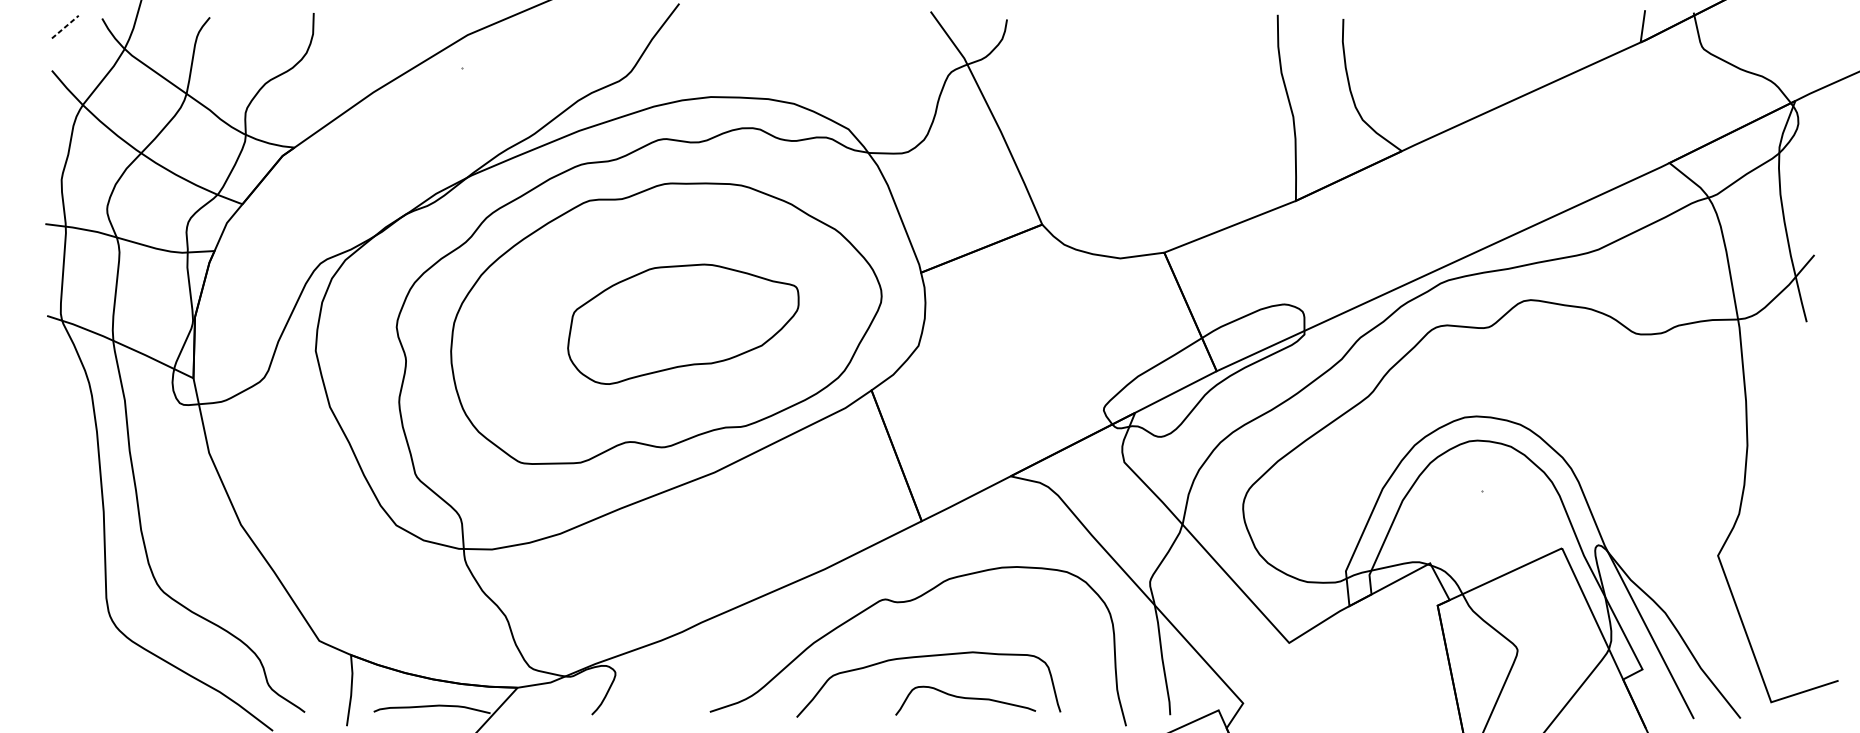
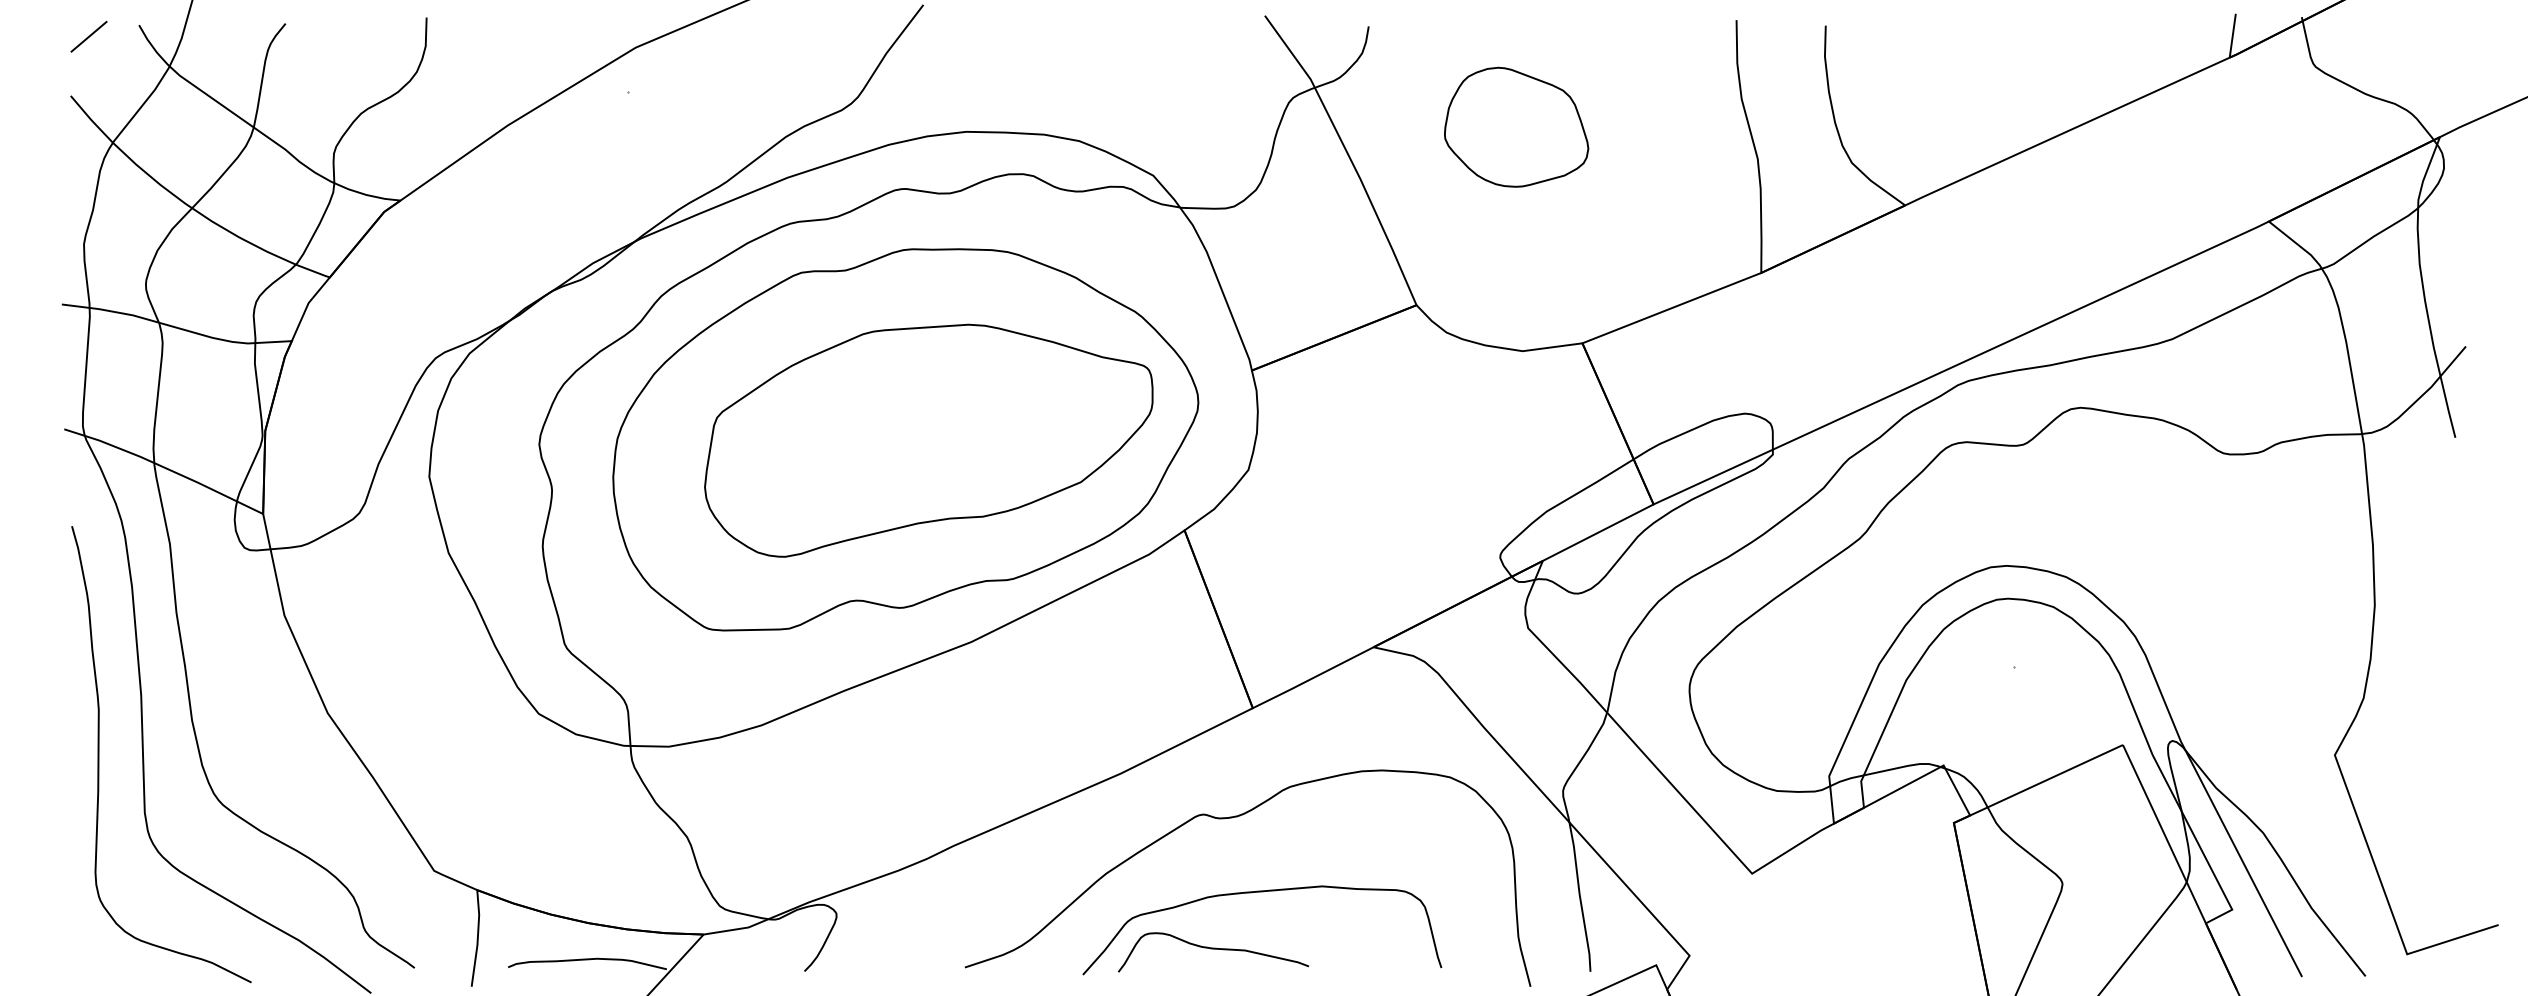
line: (65, 26) -> (89, 36), dashed -> solid
part: (1115, 93) -> (1516, 126), added
part: (683, 324) -> (928, 440), size x1.43
curve: (73, 555) -> (99, 754), added
curve: (965, 698) -> (1213, 949), moved

